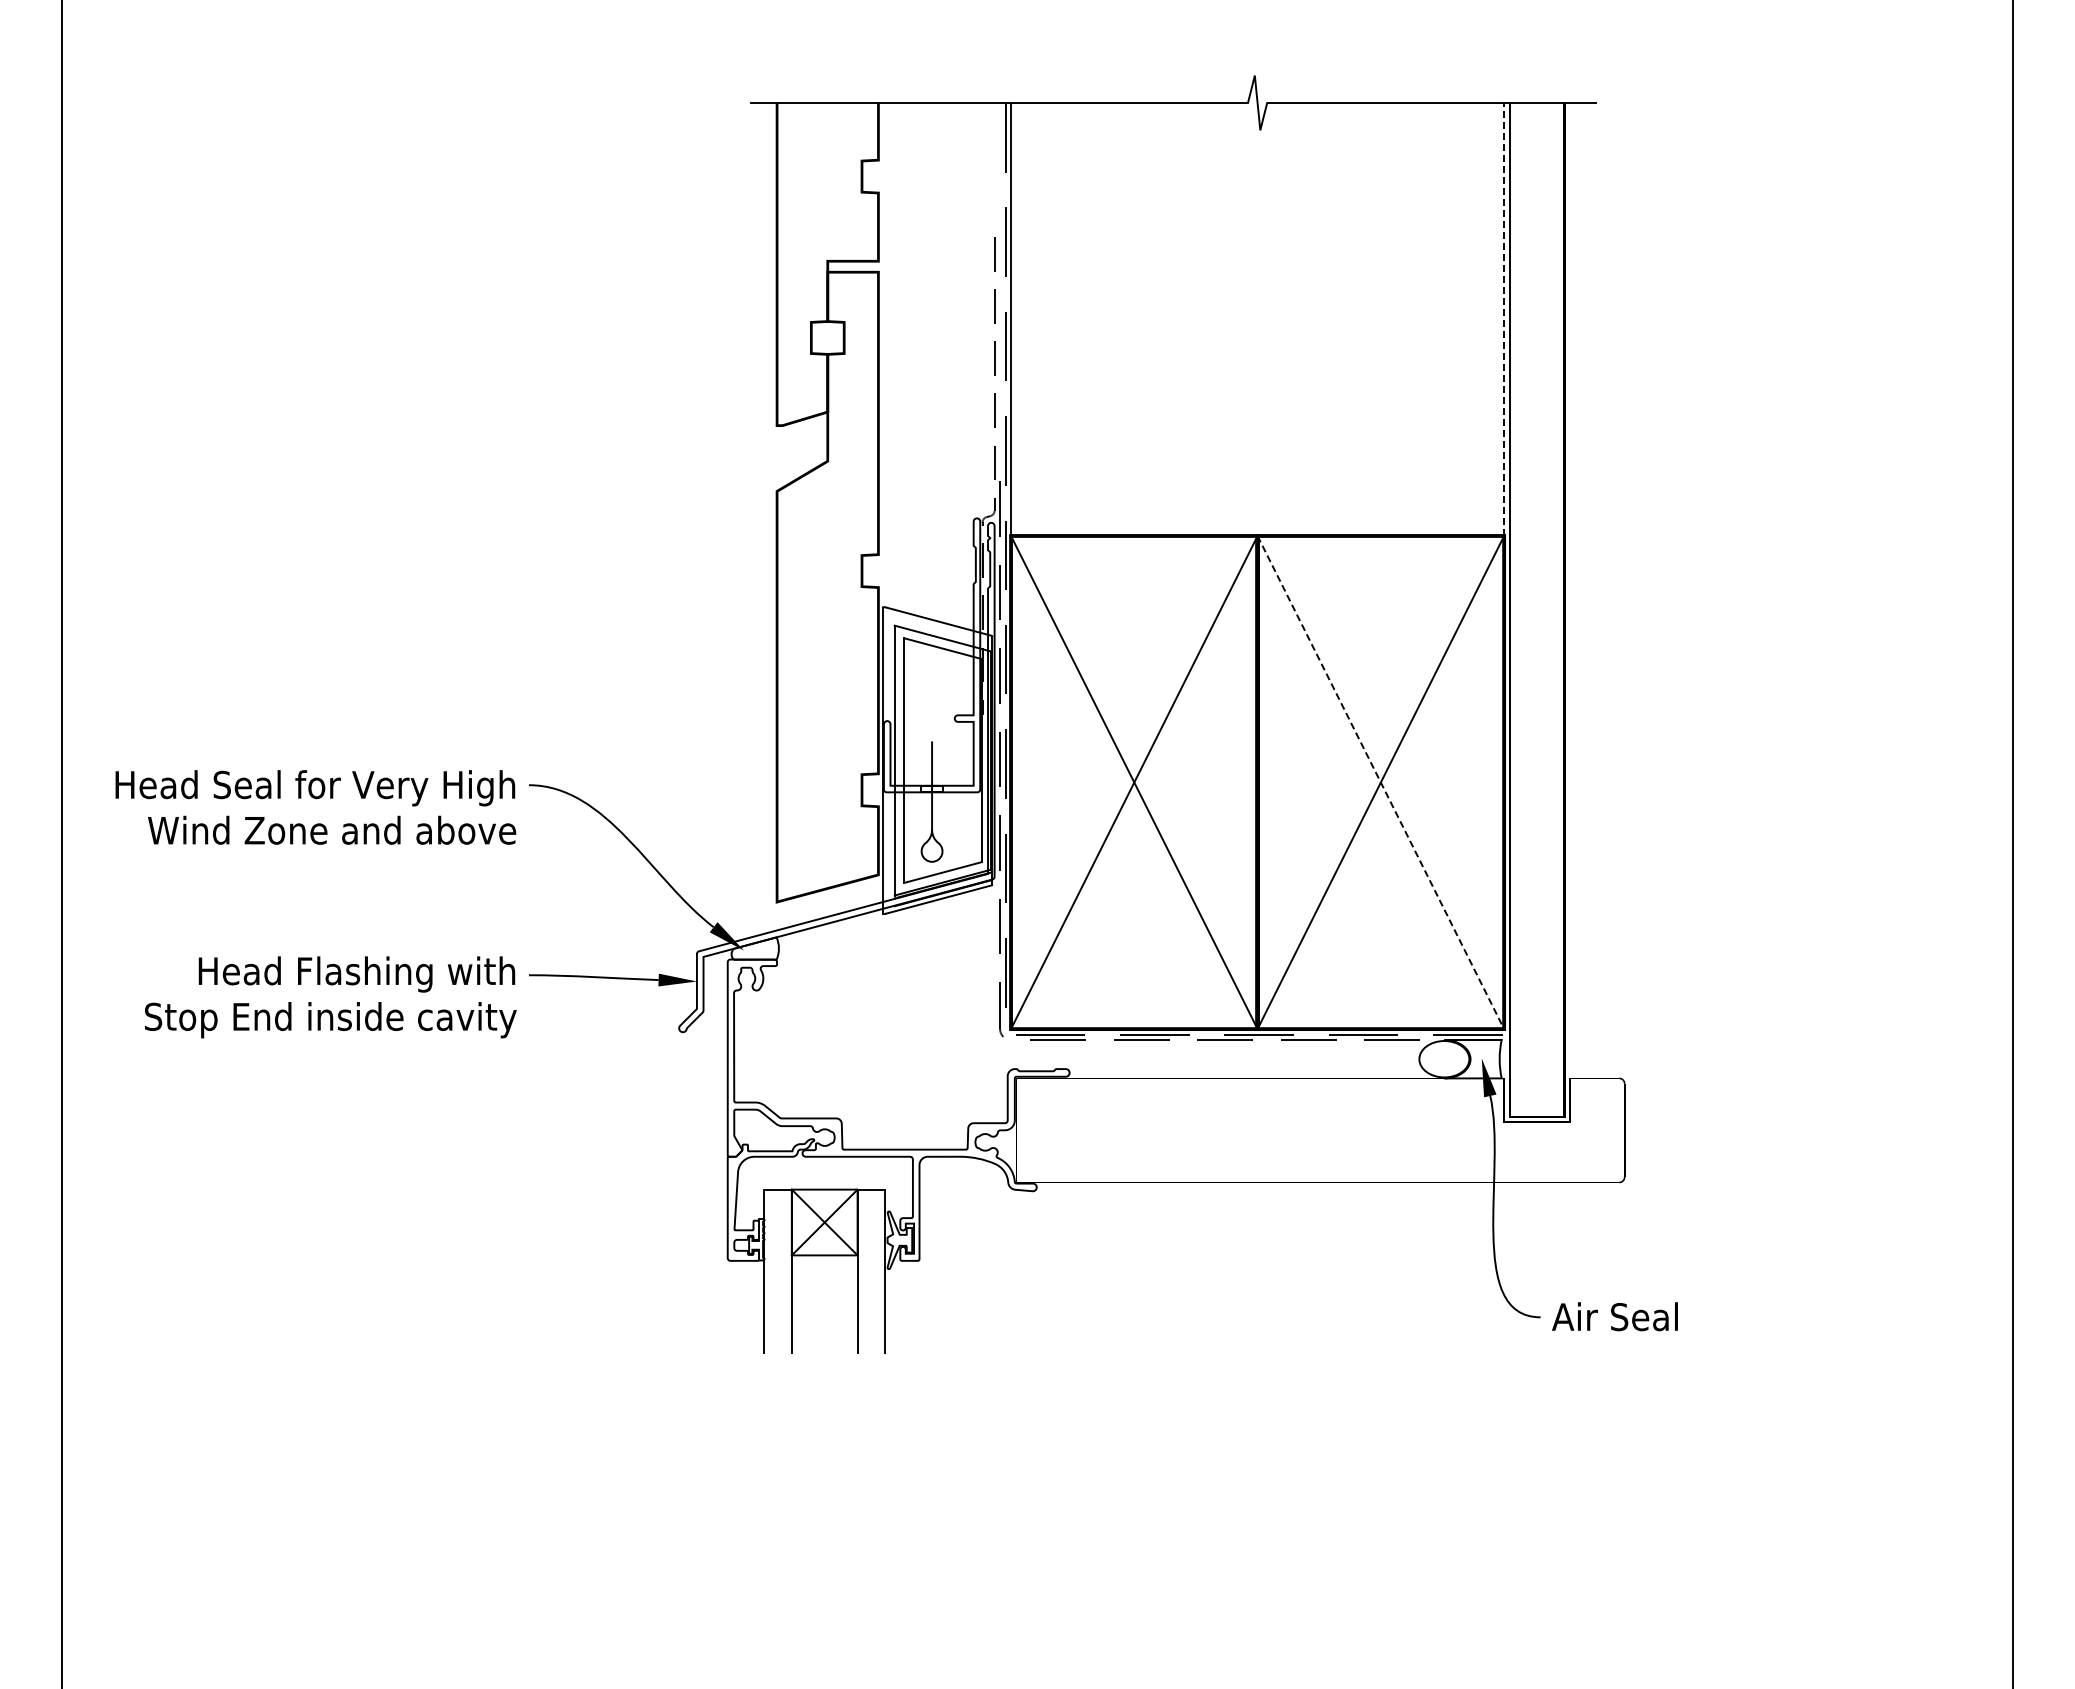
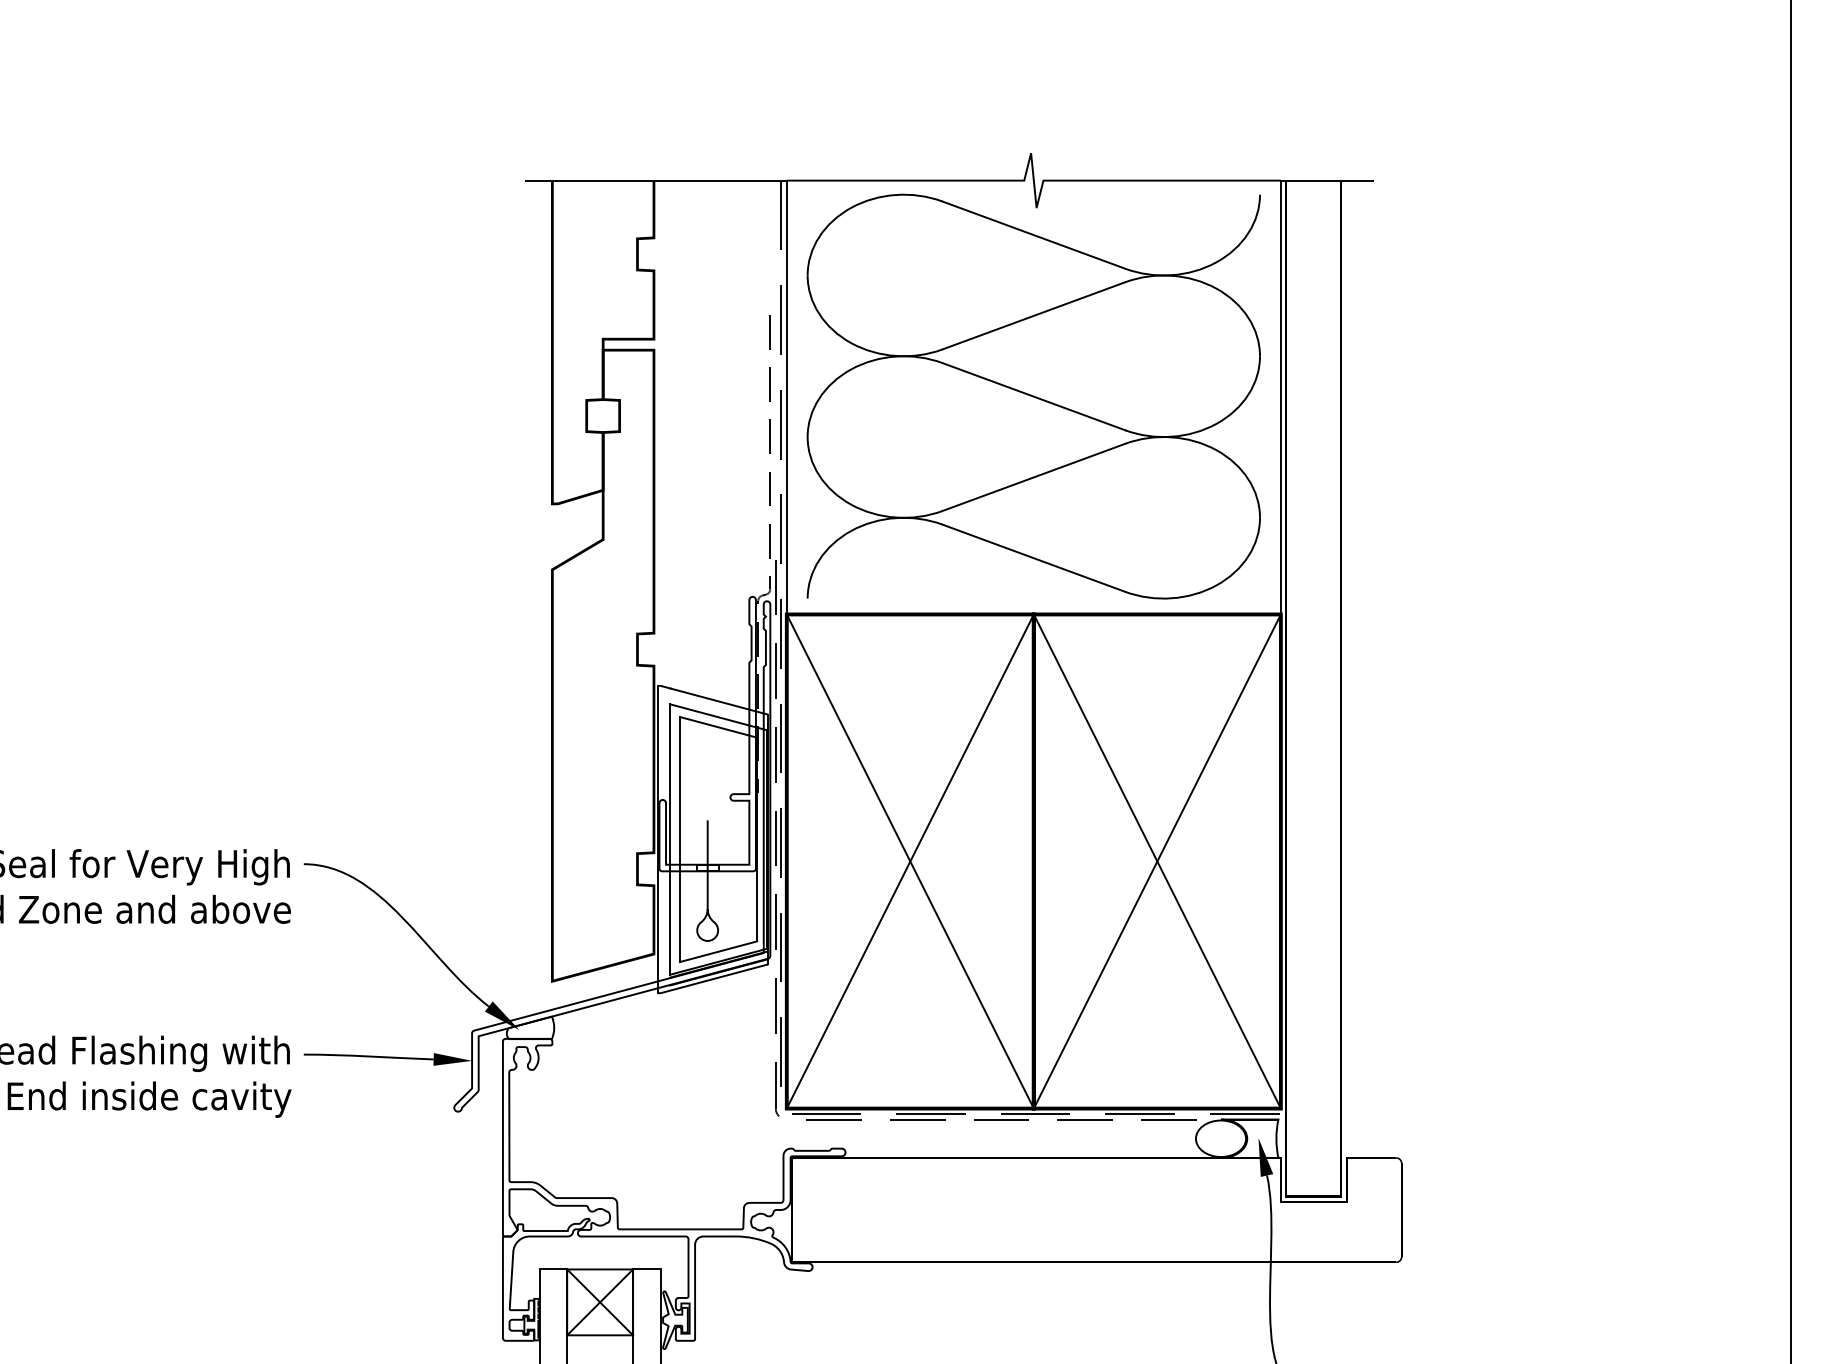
part: (1257, 318) -> (1033, 396), added
line: (1504, 319) -> (1281, 397), dashed -> solid
line: (1380, 782) -> (1157, 861), dashed -> solid

